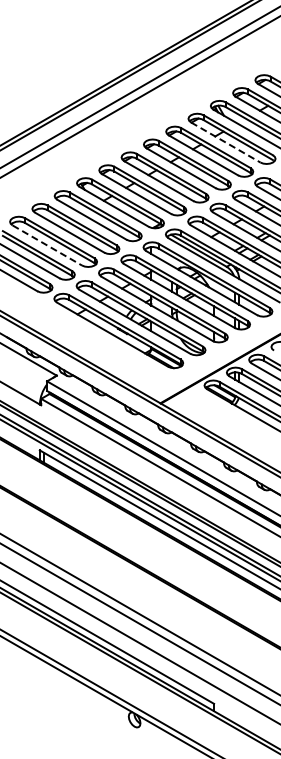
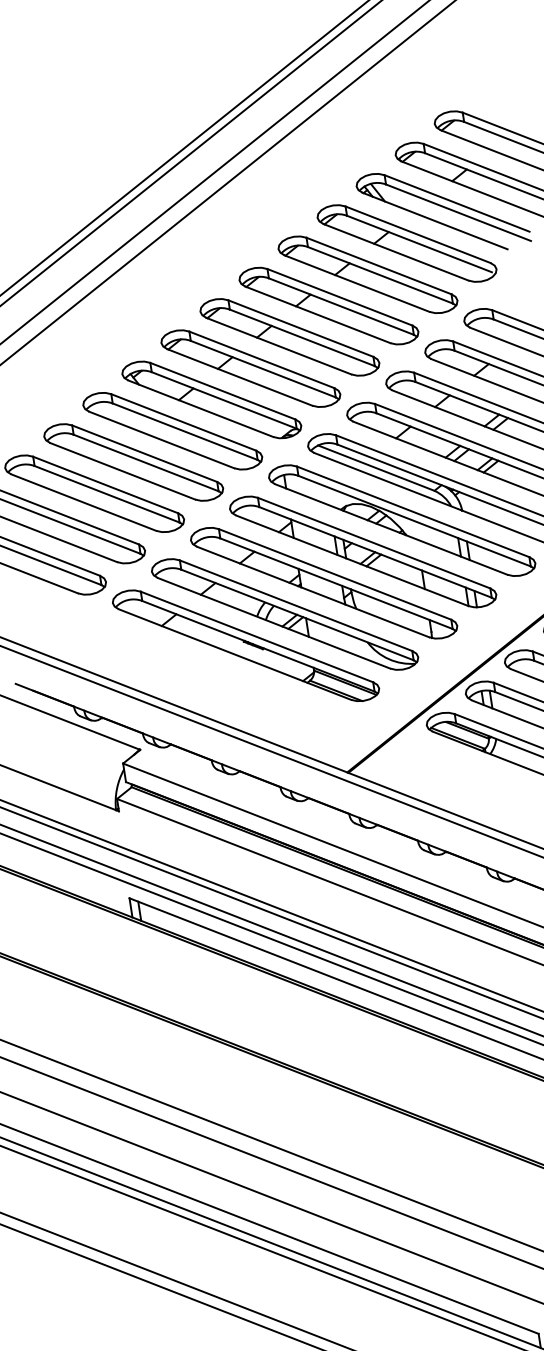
line: (226, 142) -> (397, 252), dashed -> solid
line: (47, 245) -> (84, 502), dashed -> solid

